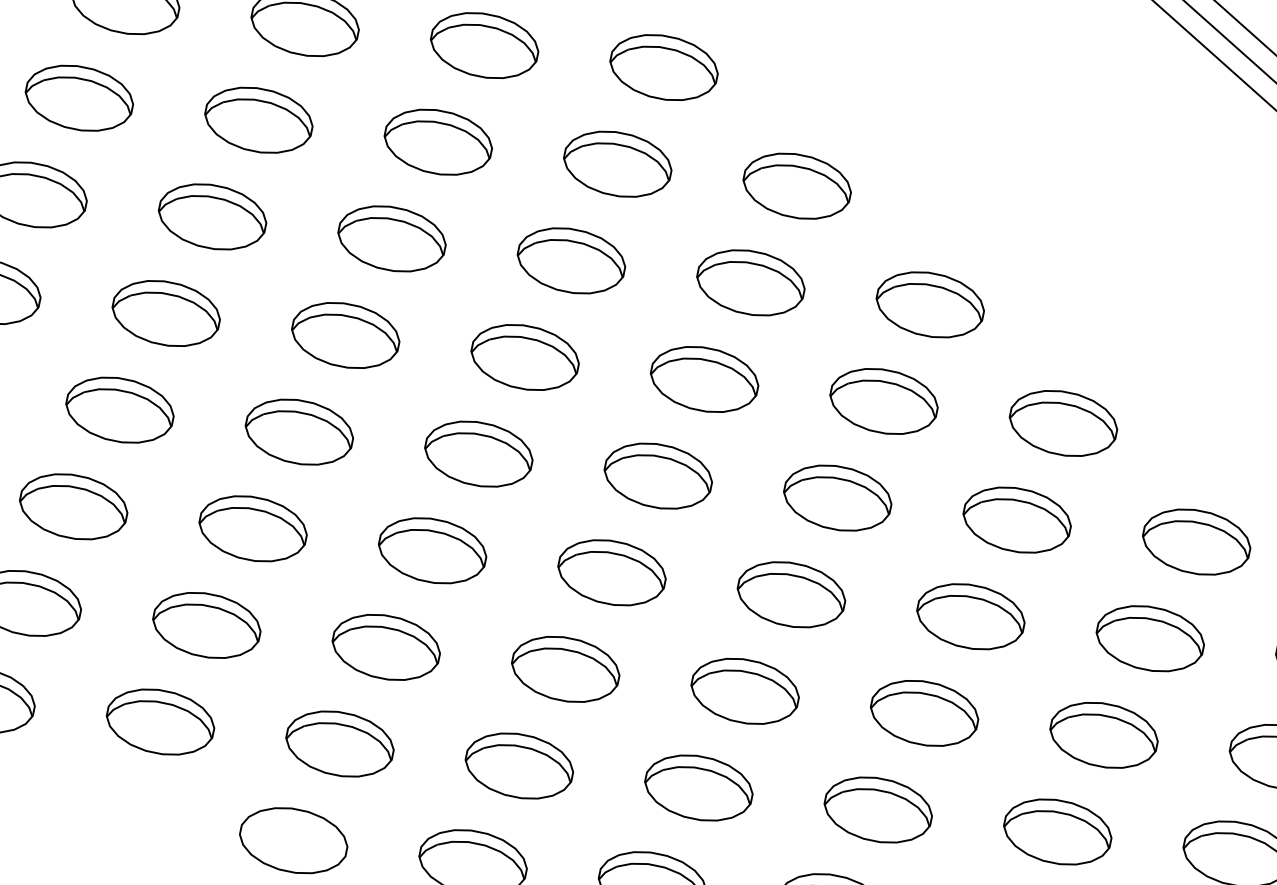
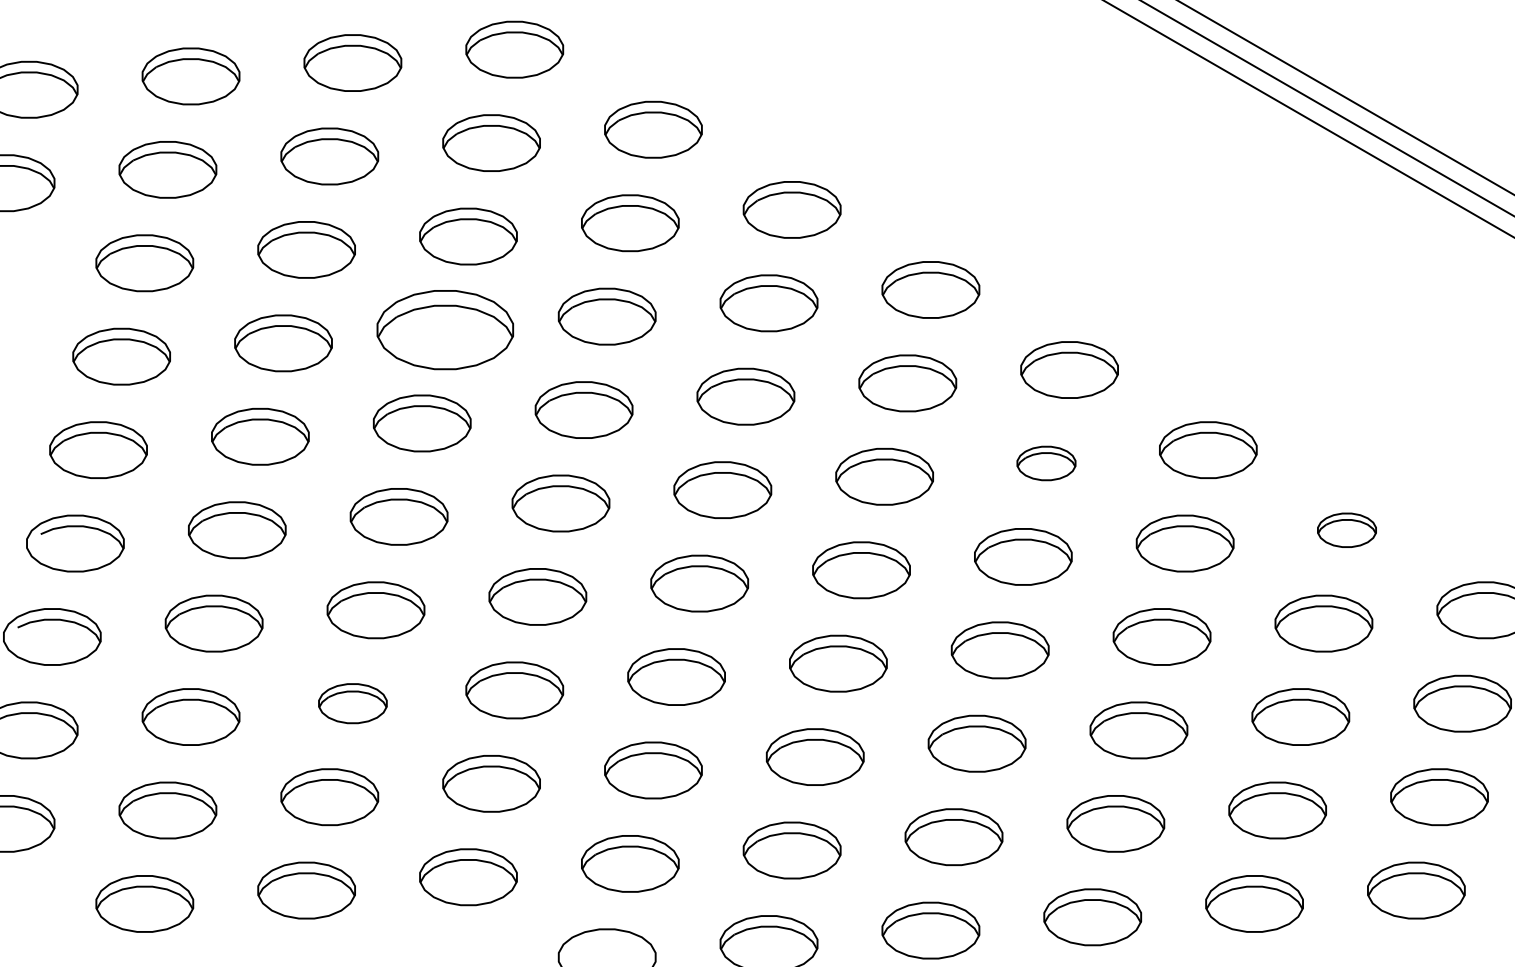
part: (259, 119) -> (445, 329), size x1.4
part: (884, 401) -> (1046, 463), size x0.6
part: (73, 506) -> (352, 703), size x0.7
part: (1195, 542) -> (1346, 530), size x0.6

